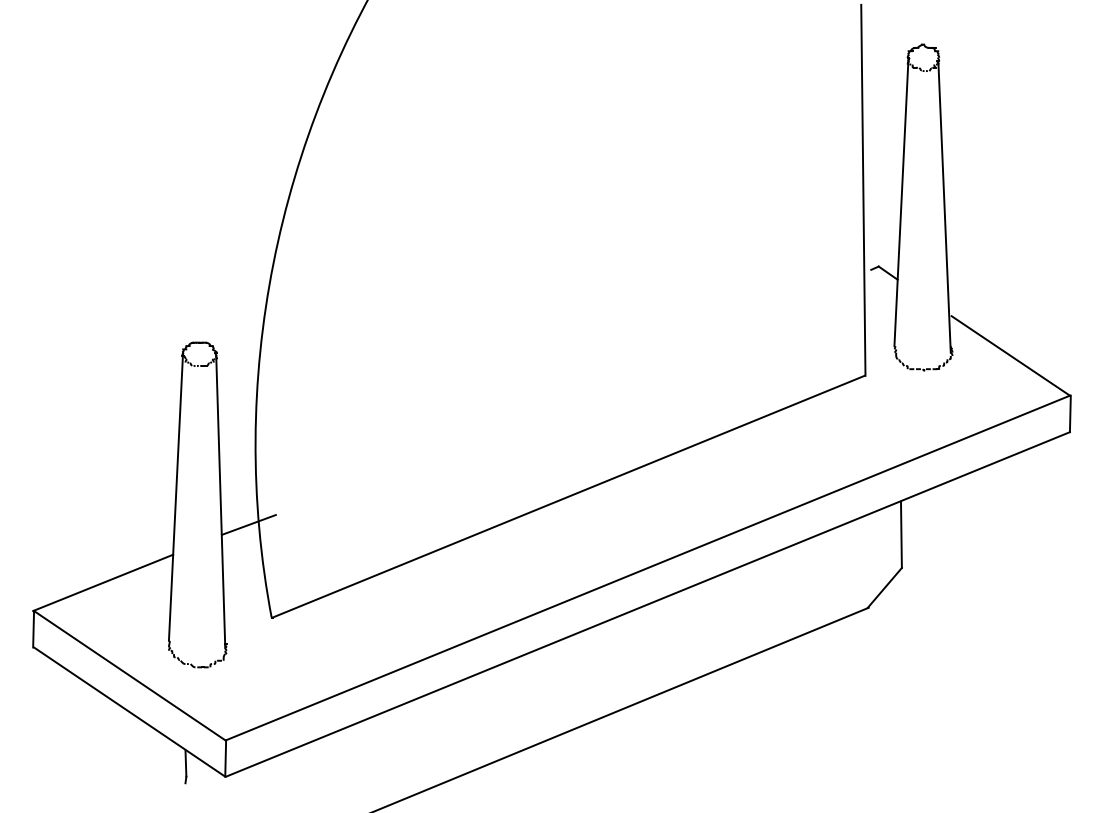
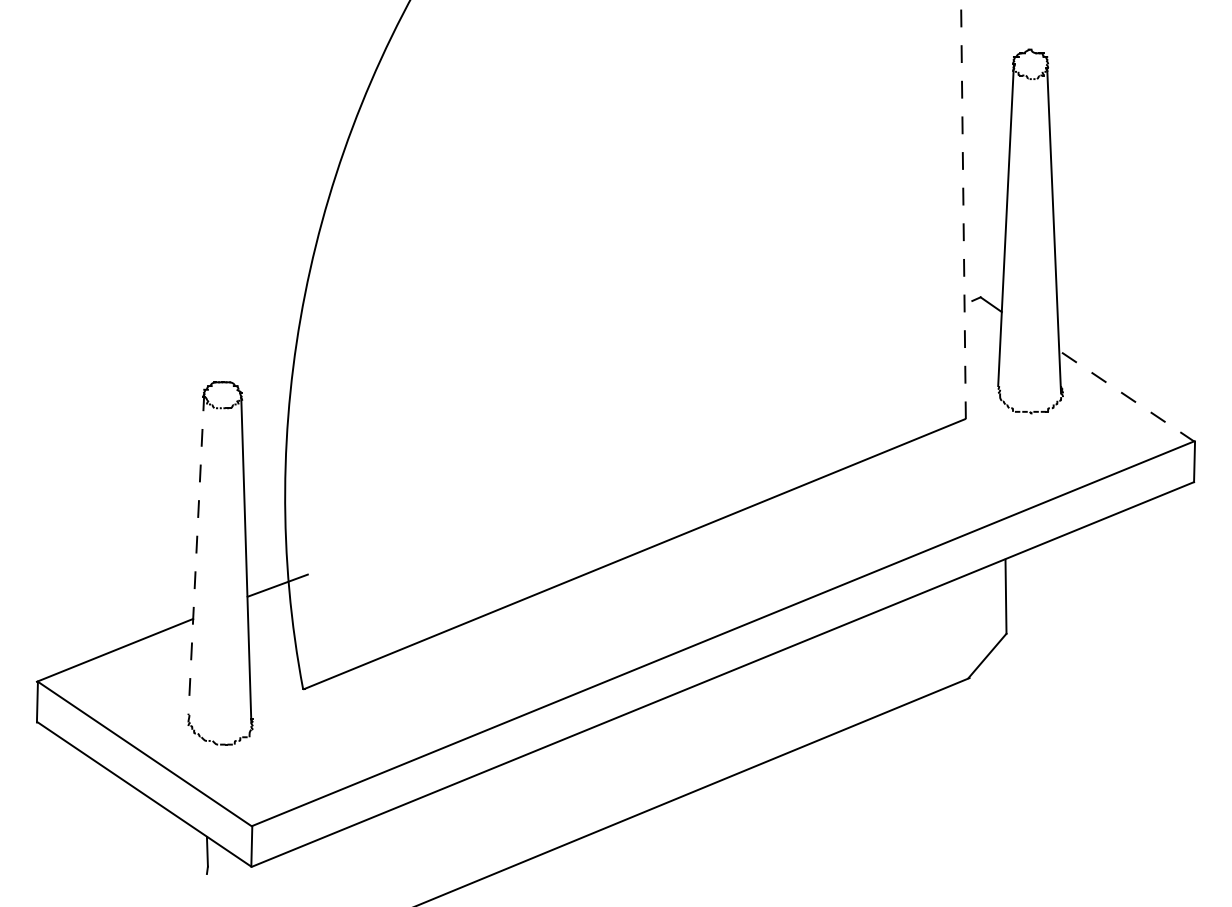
line: (863, 189) -> (963, 211), solid -> dashed
line: (1011, 356) -> (1128, 397), solid -> dashed
line: (176, 496) -> (196, 554), solid -> dashed

